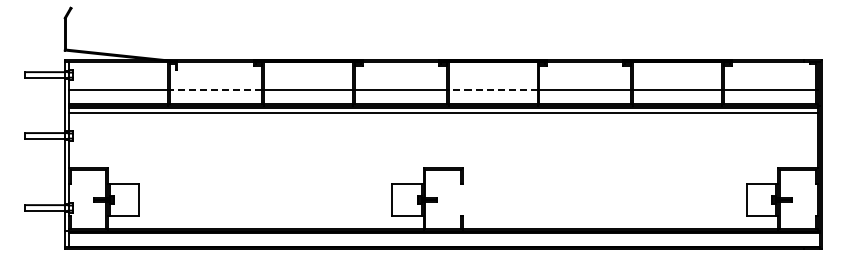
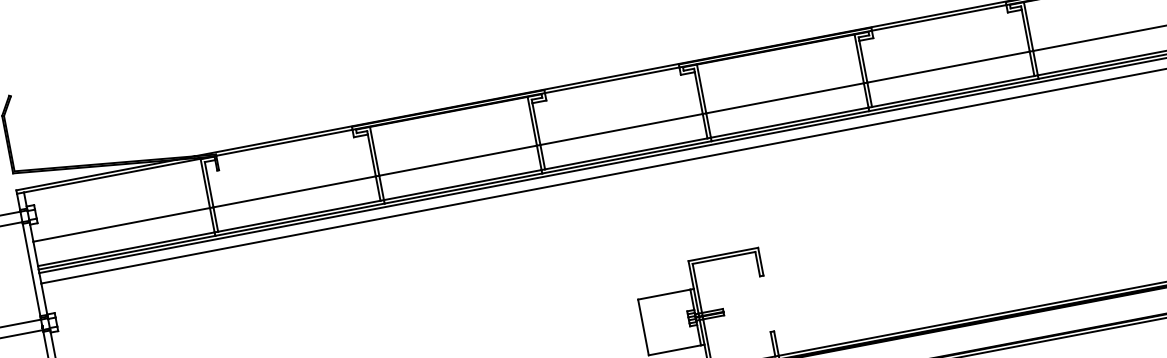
line: (216, 89) -> (295, 191), dashed -> solid
line: (492, 89) -> (784, 97), dashed -> solid

